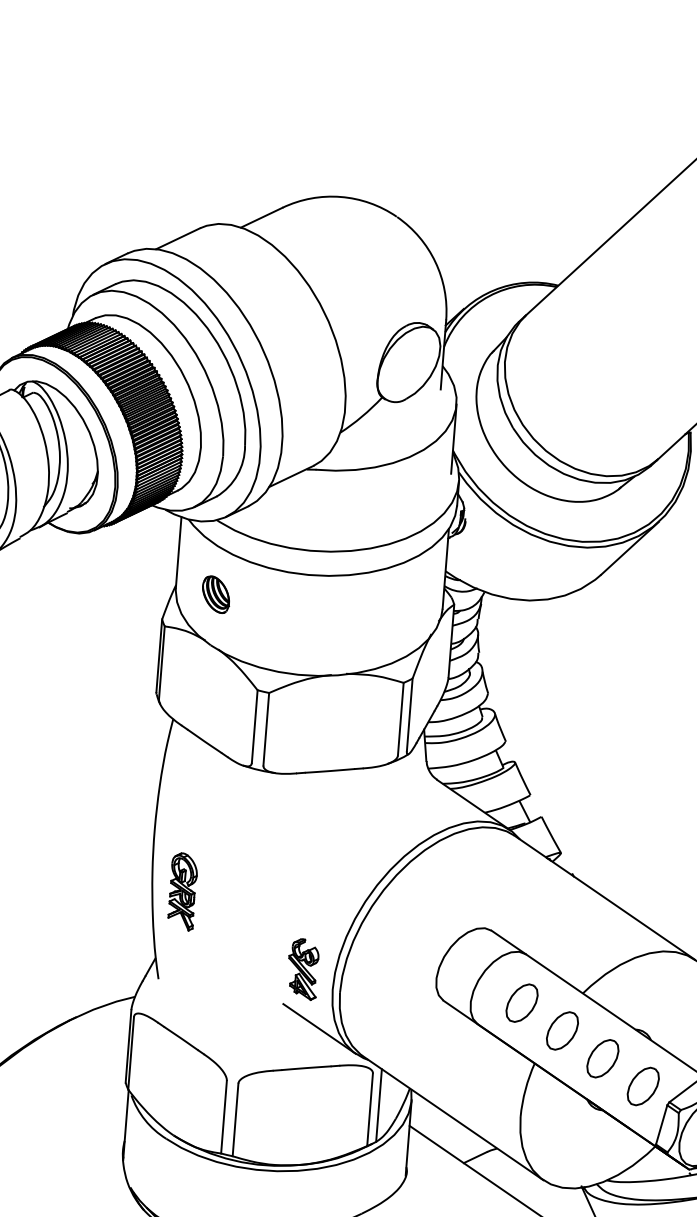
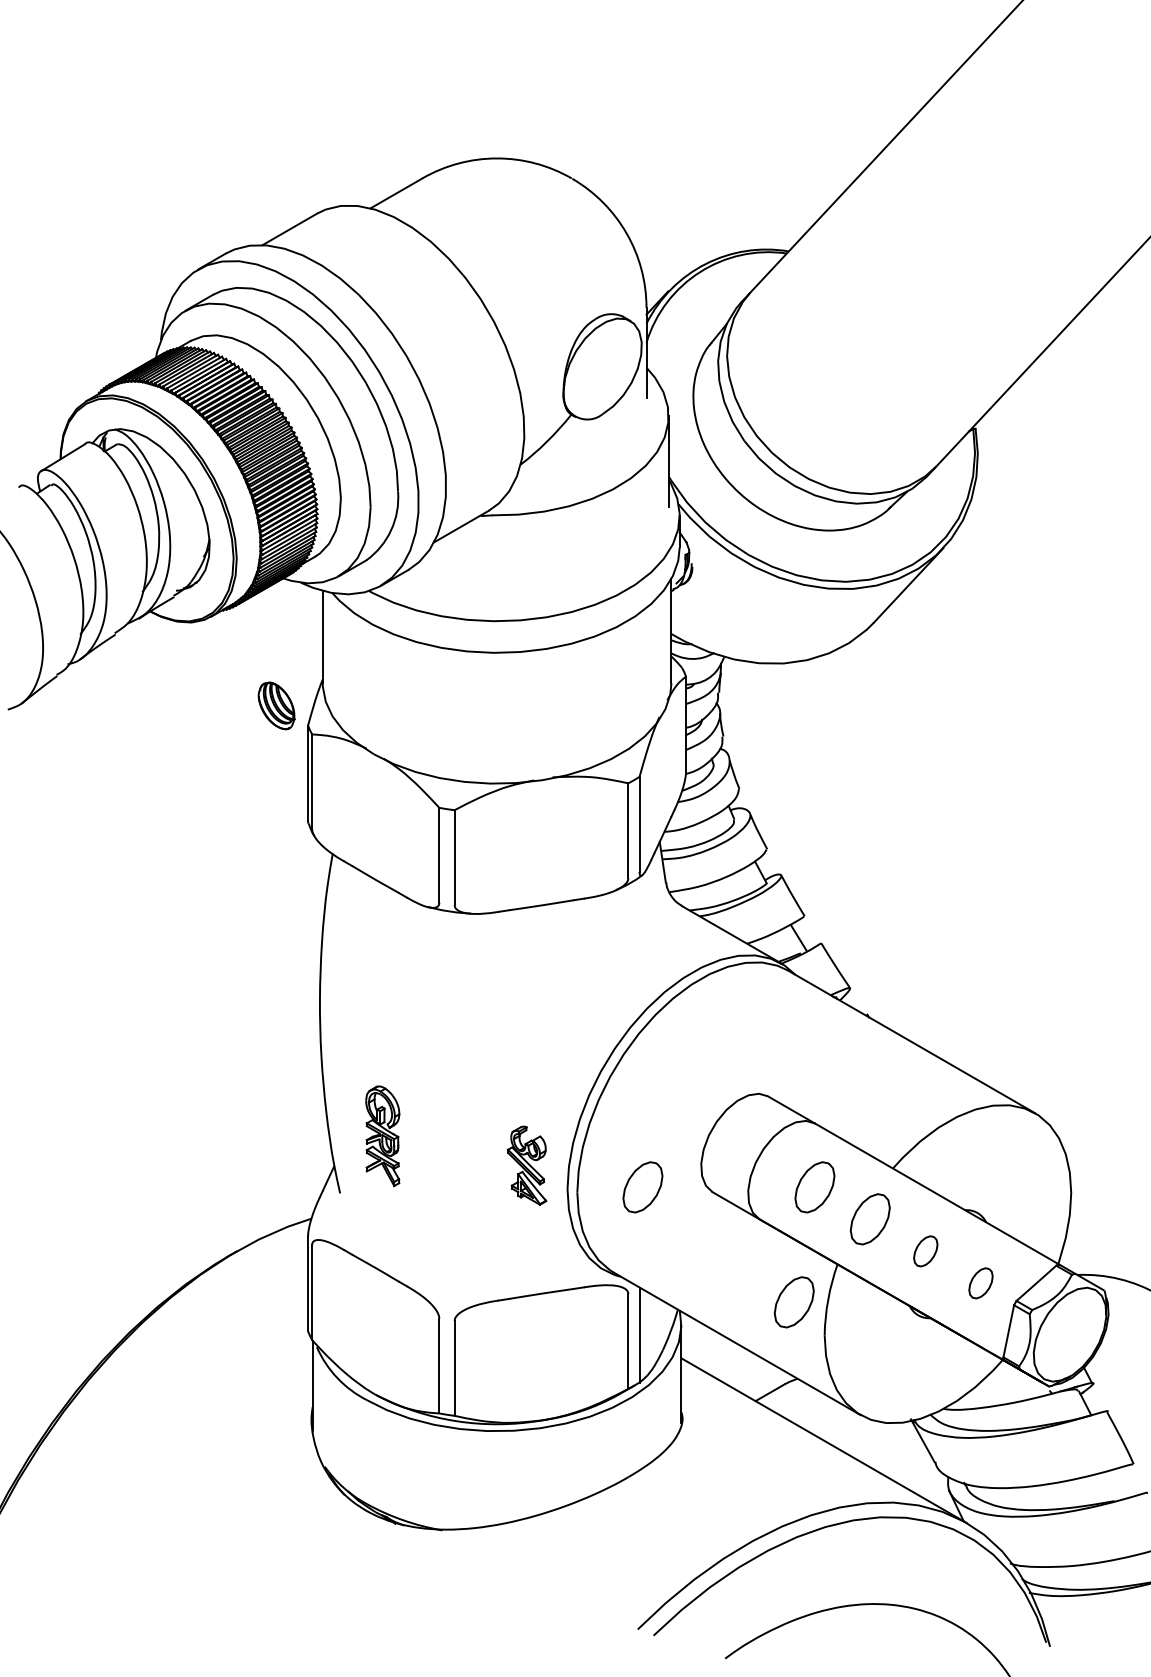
part: (216, 594) -> (276, 705), moved
part: (182, 891) -> (382, 1136), moved
part: (390, 992) -> (642, 1187), added
line: (319, 1028) -> (554, 1241), removed
part: (602, 1058) -> (925, 1251), size x0.6
part: (642, 1086) -> (980, 1283), size x0.6
part: (498, 1089) -> (793, 1302), added

